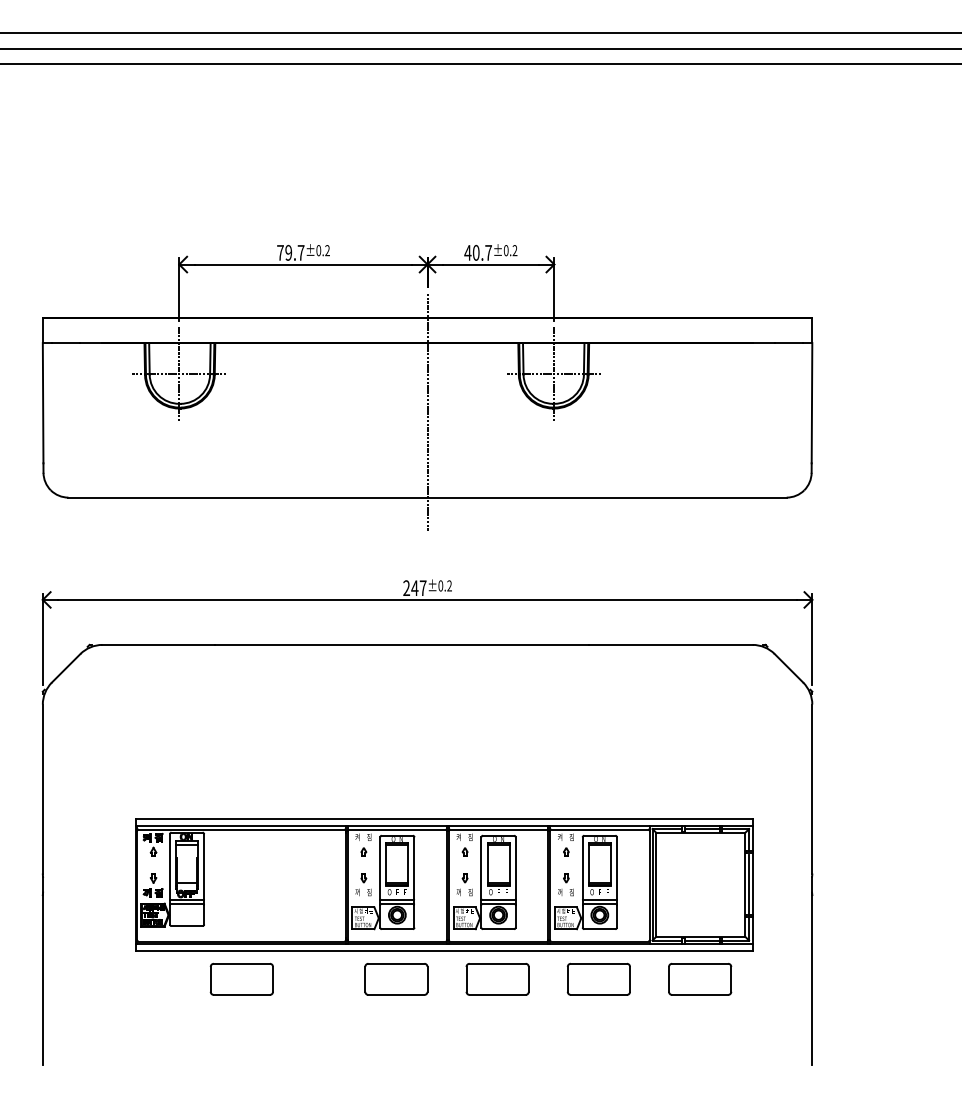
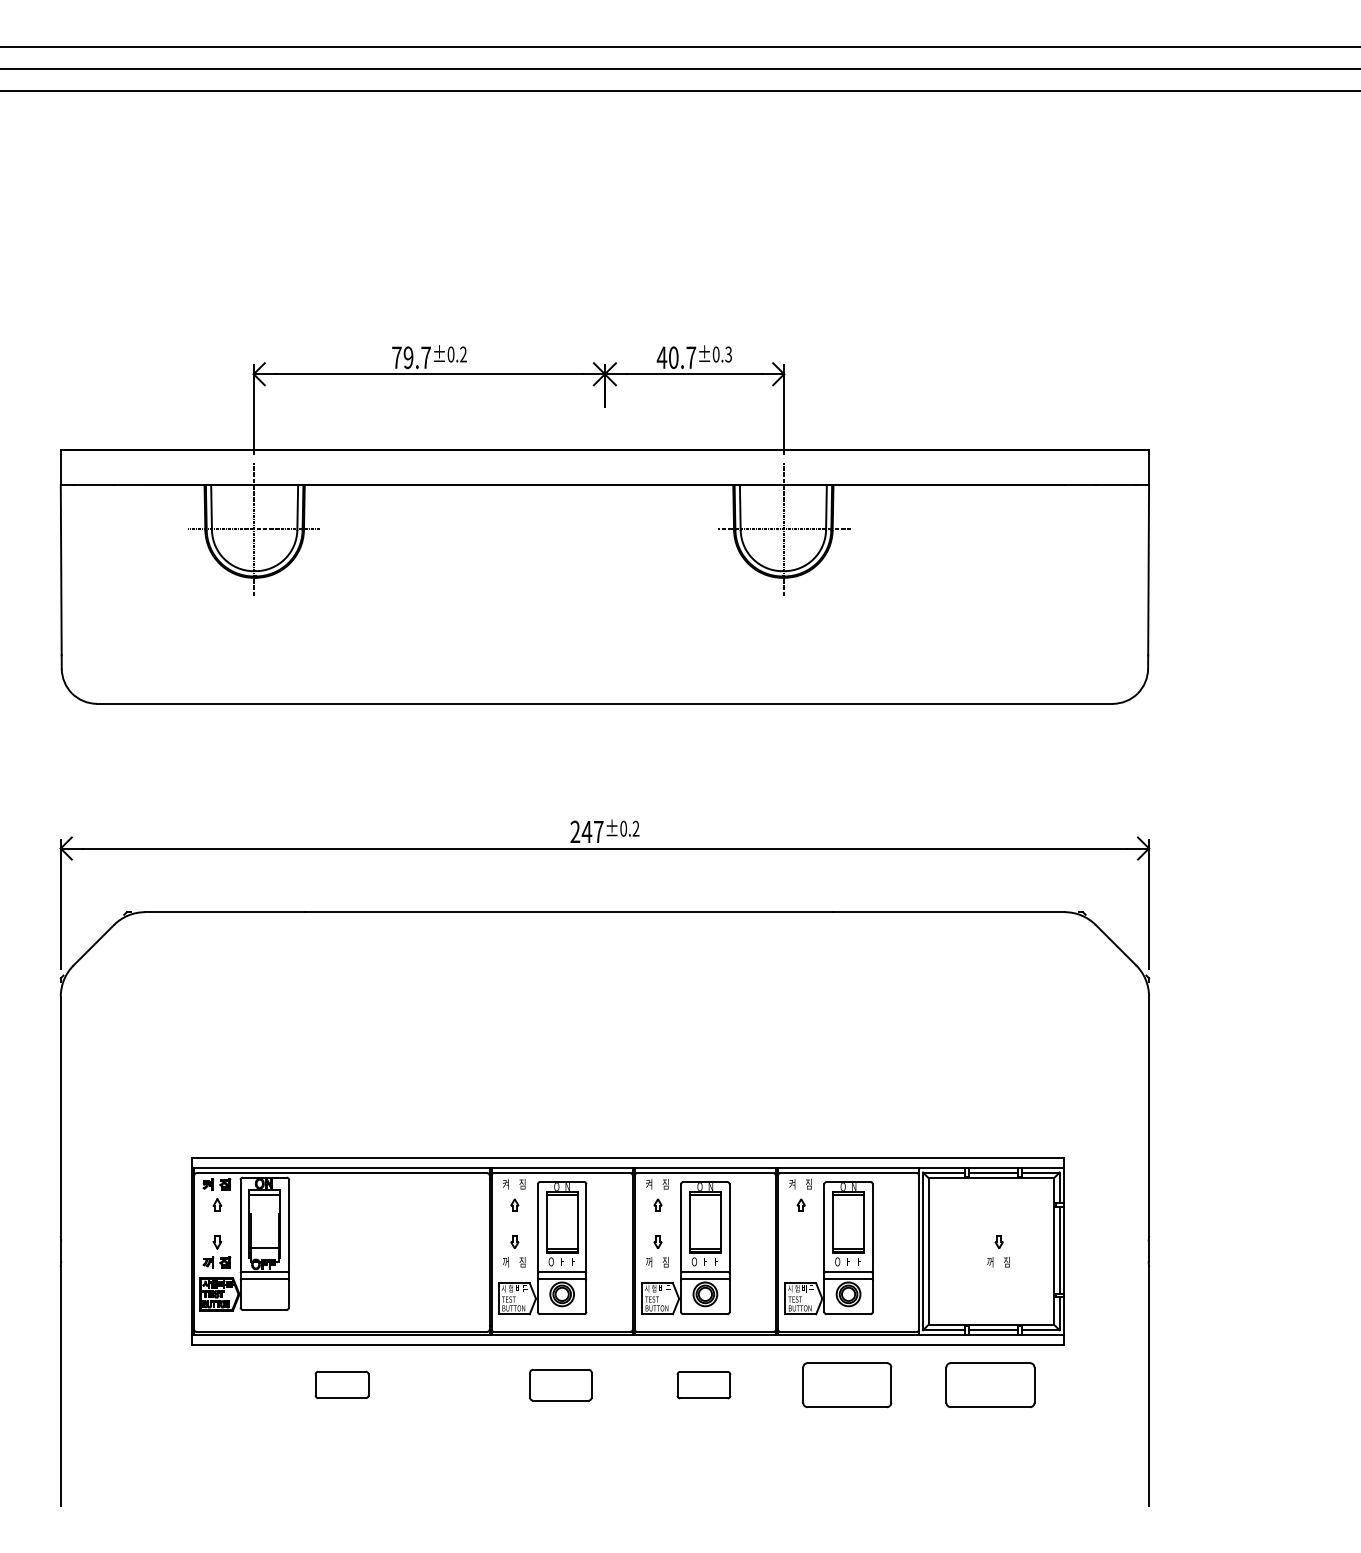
text: (514, 250) -> (727, 354), ±0.2 -> ±0.3
line: (427, 411) -> (604, 582), removed
part: (565, 884) -> (998, 1250), moved
part: (241, 978) -> (341, 1383), size x0.6
part: (396, 979) -> (560, 1385), size x0.7
part: (497, 979) -> (703, 1385), size x0.6

